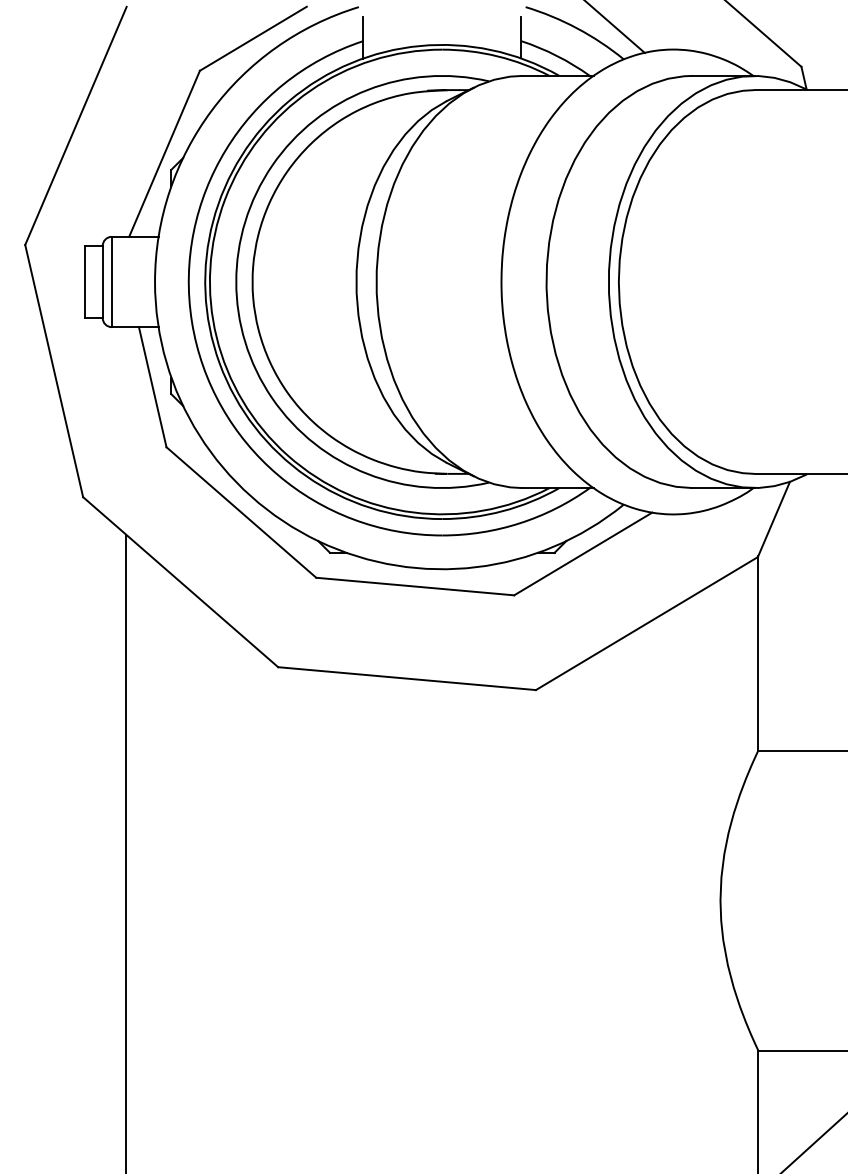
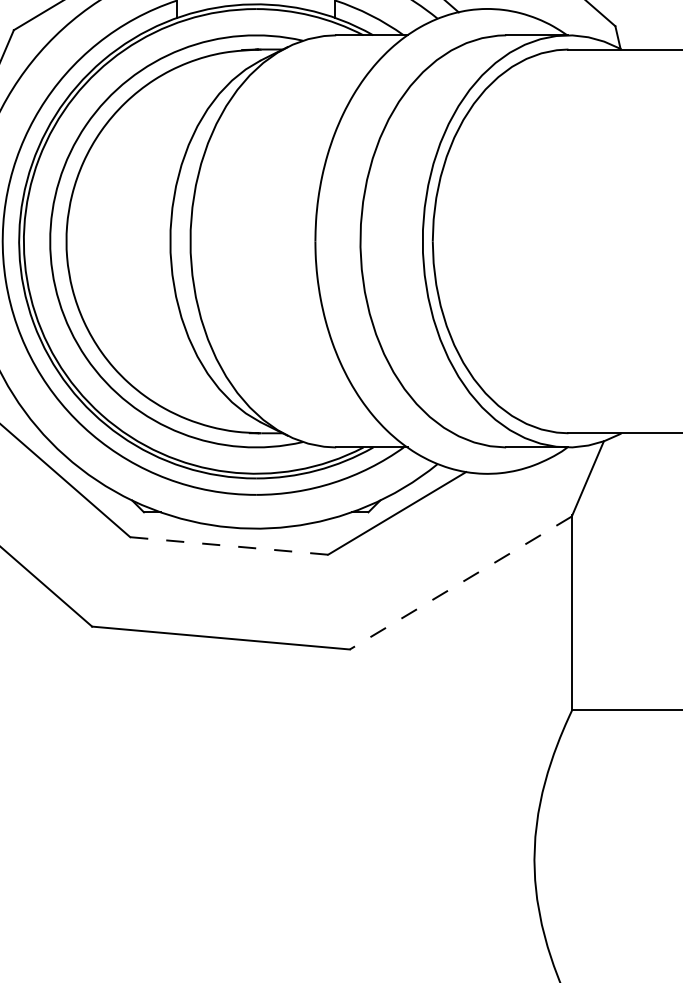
line: (414, 586) -> (228, 545), solid -> dashed
line: (646, 623) -> (460, 582), solid -> dashed

